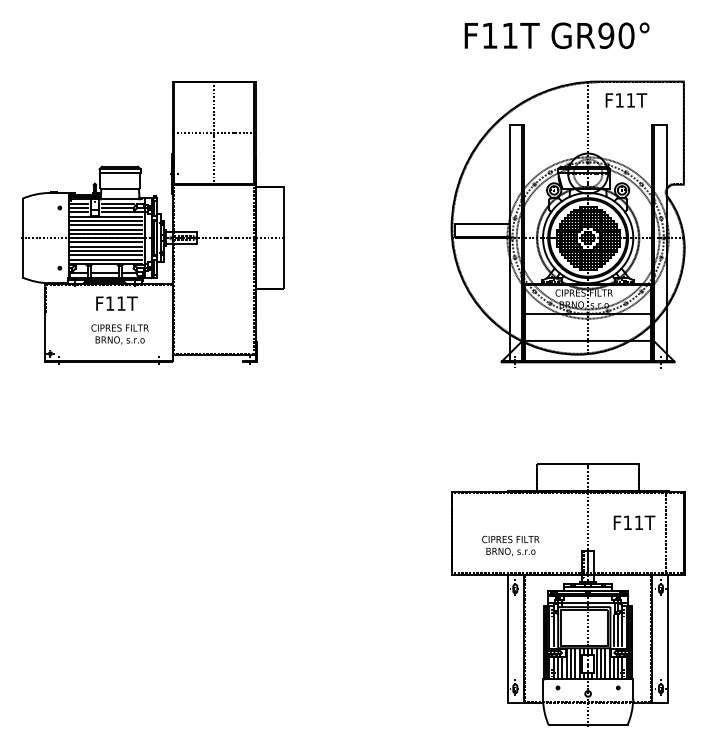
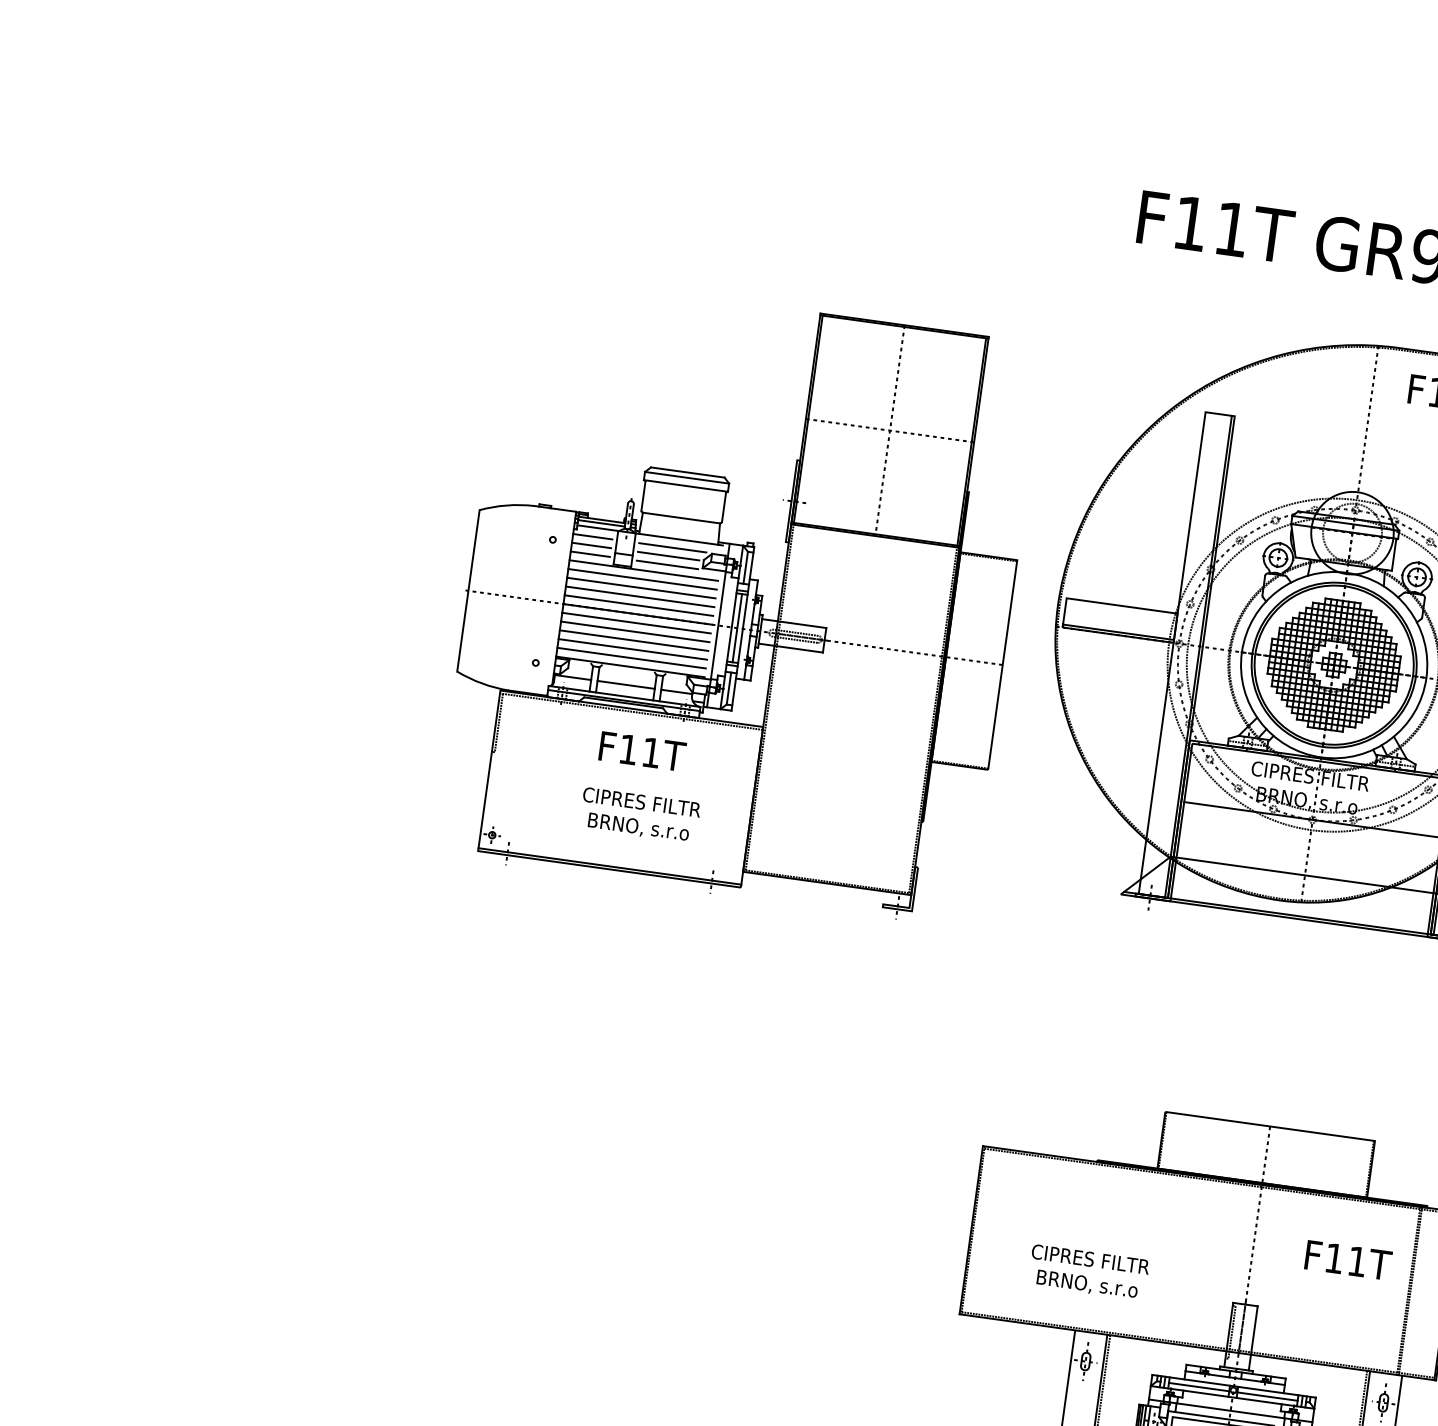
part: (152, 222) -> (738, 595), moved

